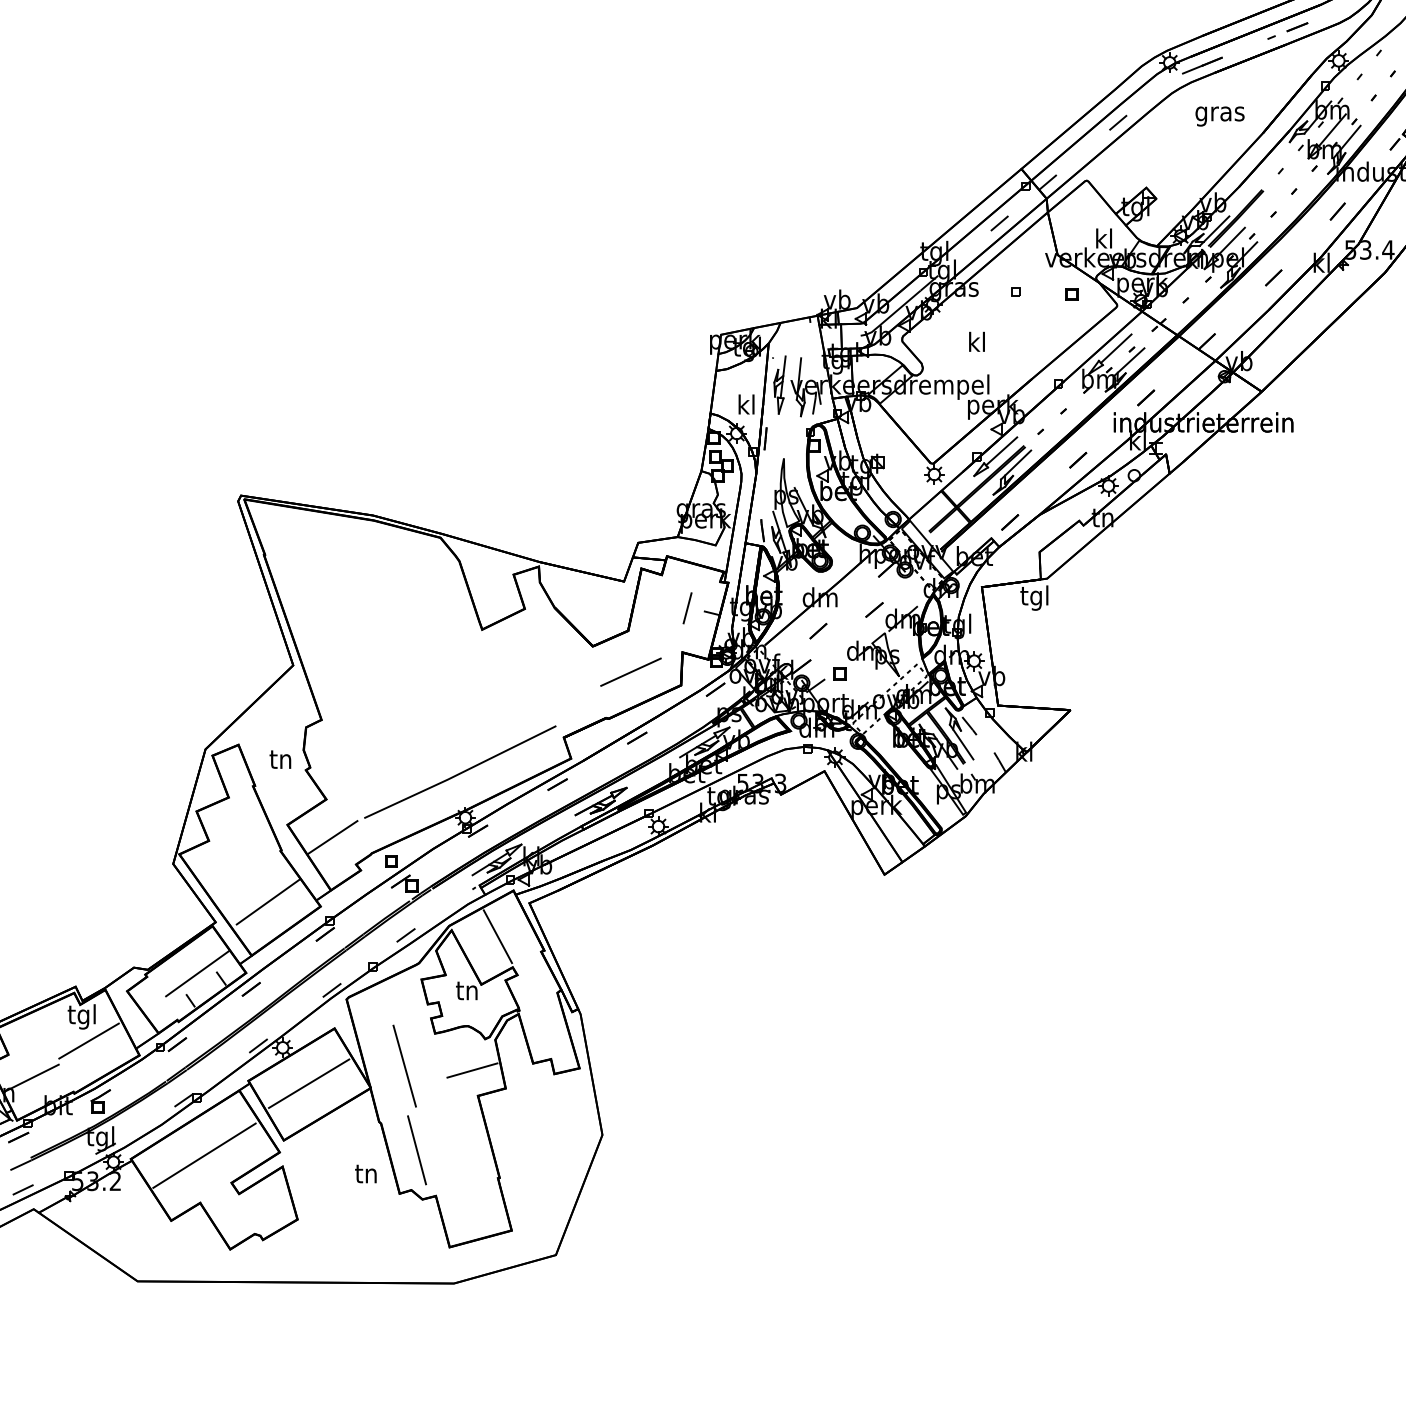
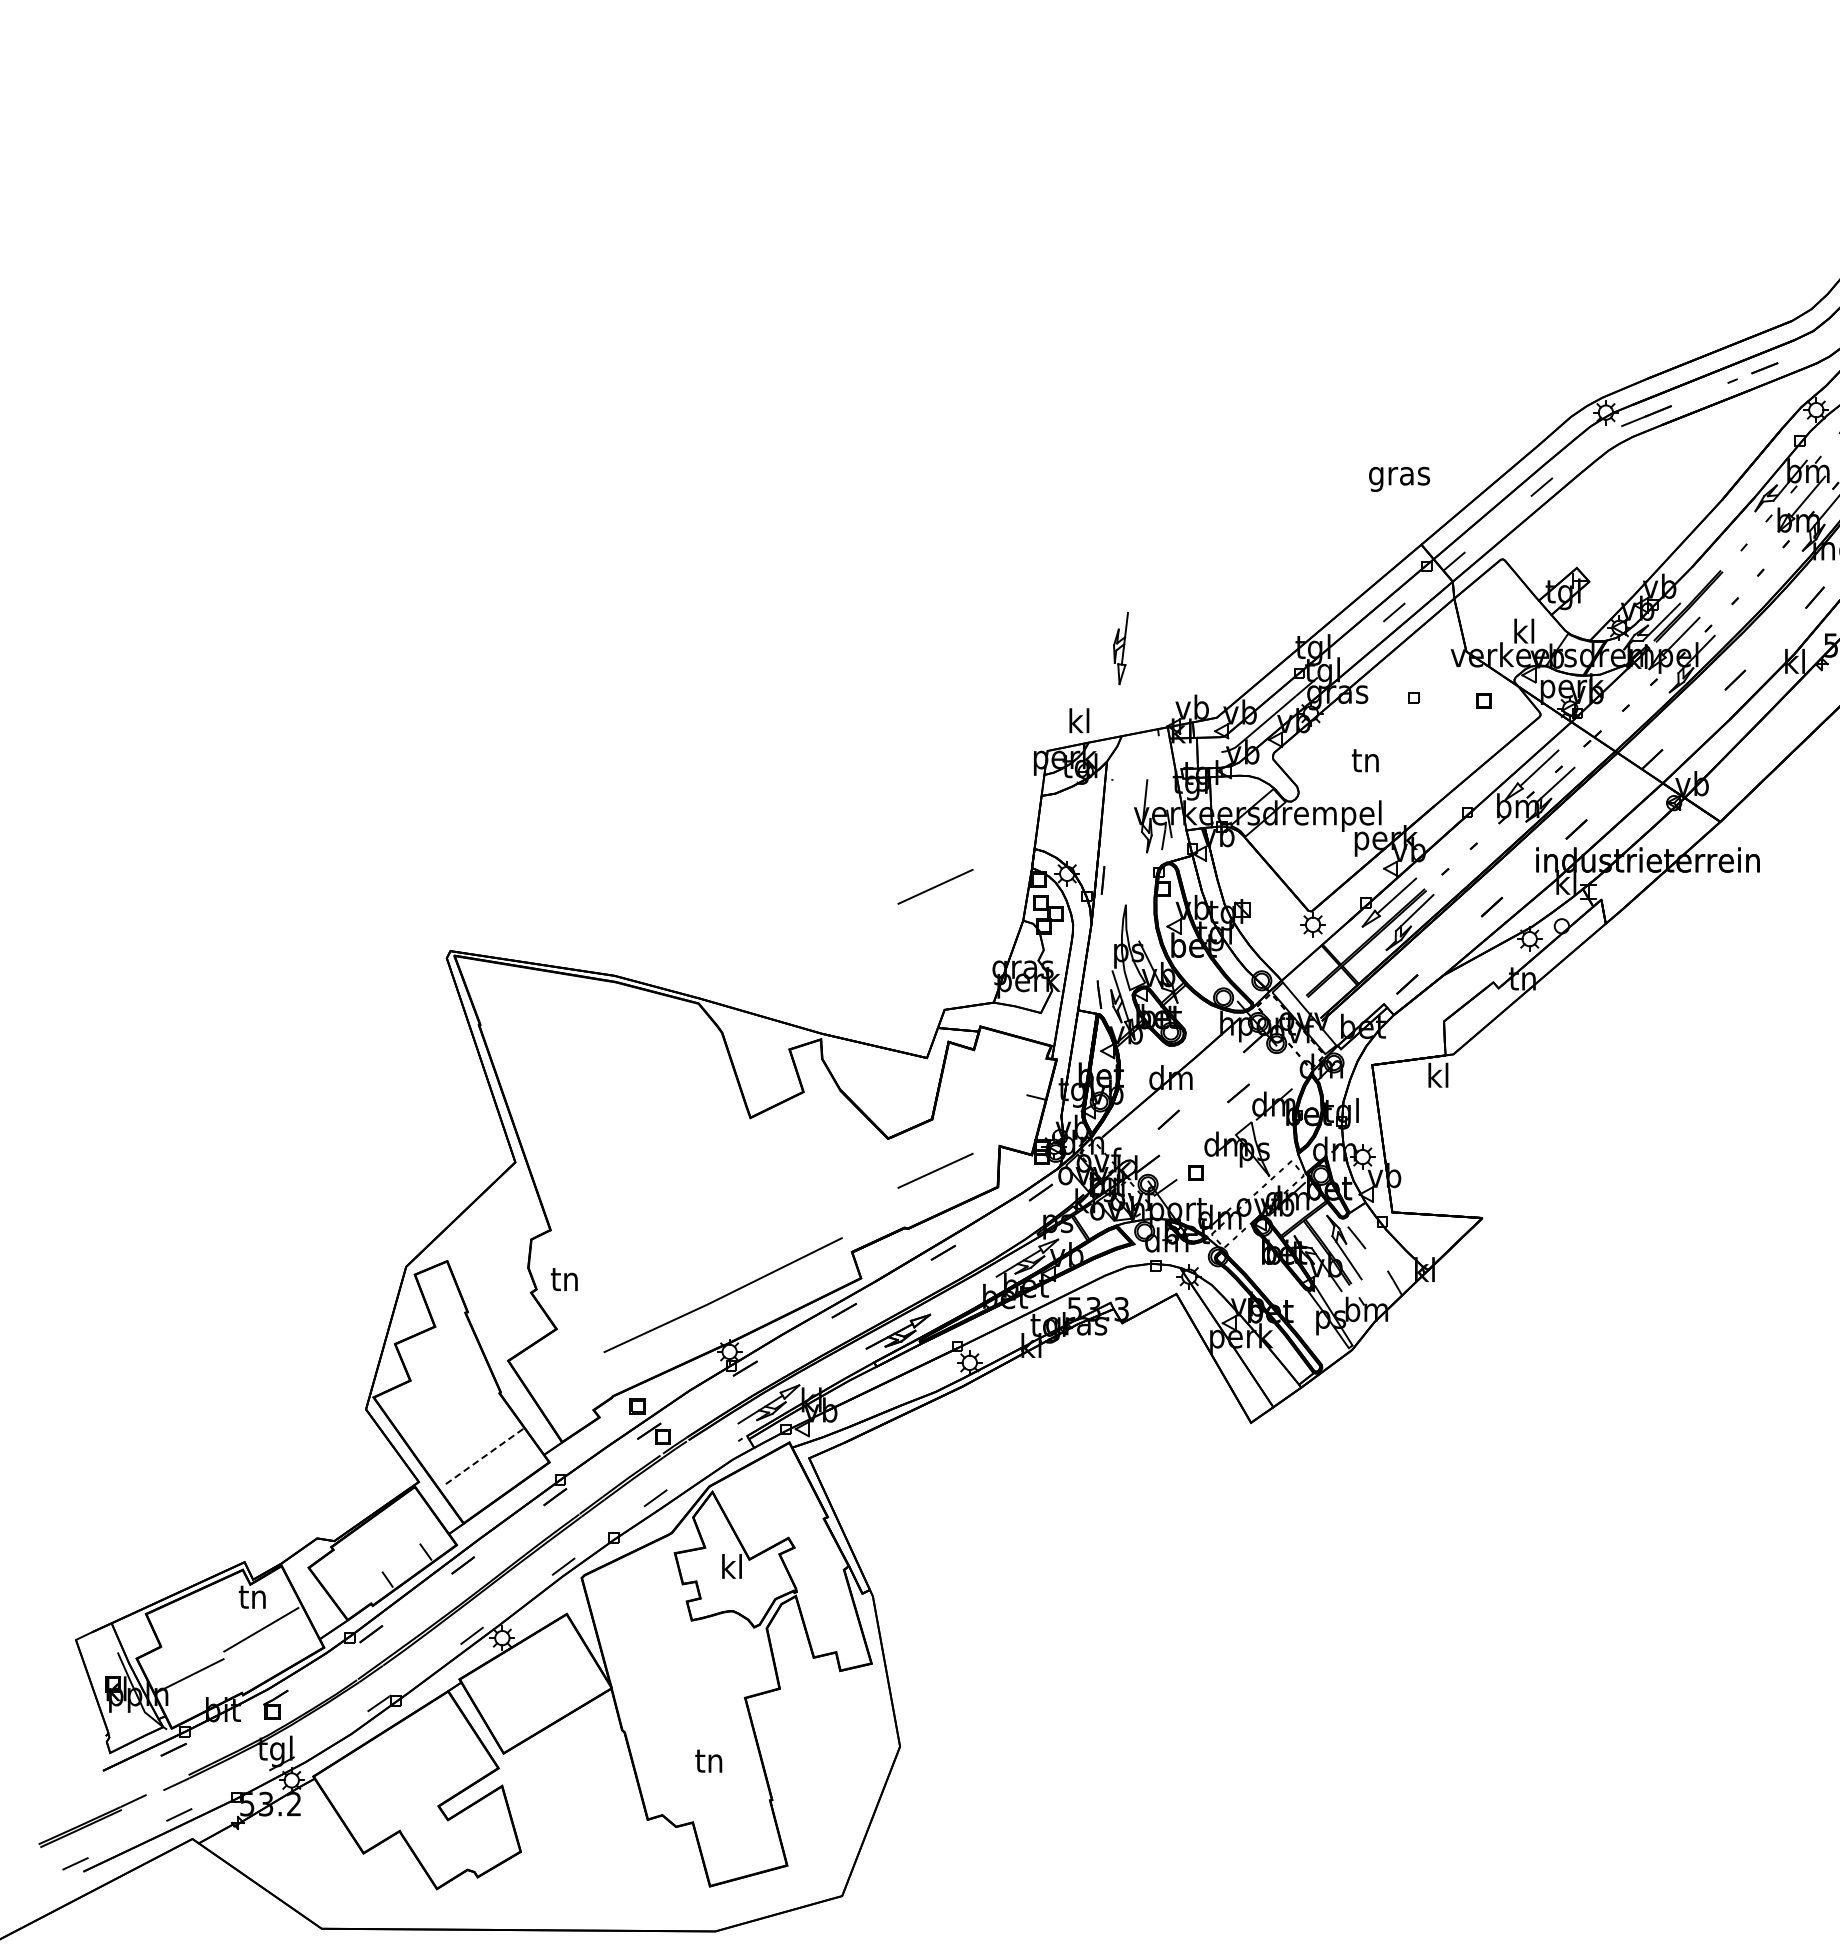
text: (1220, 116) -> (1399, 479), moved
text: (975, 341) -> (1364, 759), kl -> tn
part: (779, 385) -> (1120, 648), moved
text: (746, 404) -> (1079, 720), moved
line: (630, 443) -> (935, 886), added
text: (1034, 598) -> (1437, 1078), tgl -> kl
line: (687, 607) -> (1005, 1090), removed
text: (279, 759) -> (563, 1279), moved
line: (332, 837) -> (564, 1376), removed
line: (268, 901) -> (484, 1456), solid -> dashed
line: (497, 936) -> (769, 1499), removed
line: (197, 974) -> (396, 1546), removed
text: (466, 990) -> (730, 1566), tn -> kl
text: (81, 1016) -> (251, 1599), tgl -> tn
line: (404, 1065) -> (653, 1660), removed
line: (472, 1070) -> (738, 1666), removed
line: (308, 1083) -> (534, 1682), removed
line: (417, 1150) -> (669, 1765), removed
line: (204, 1155) -> (404, 1772), removed
text: (365, 1173) -> (708, 1760), moved

